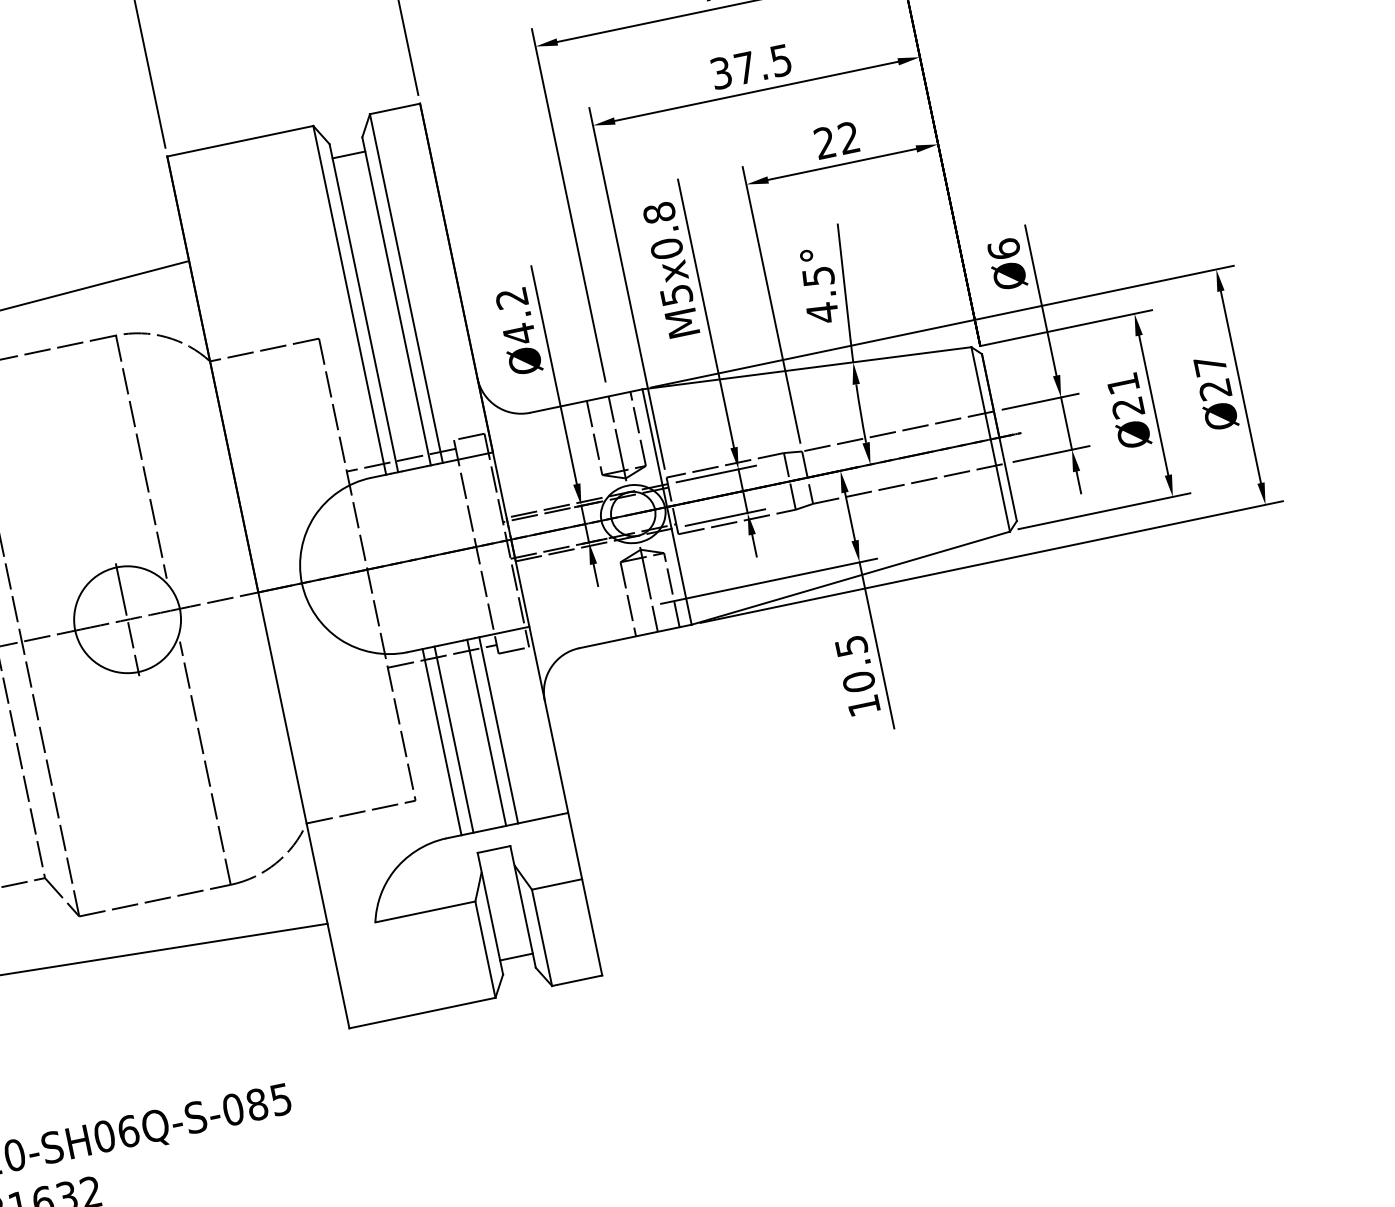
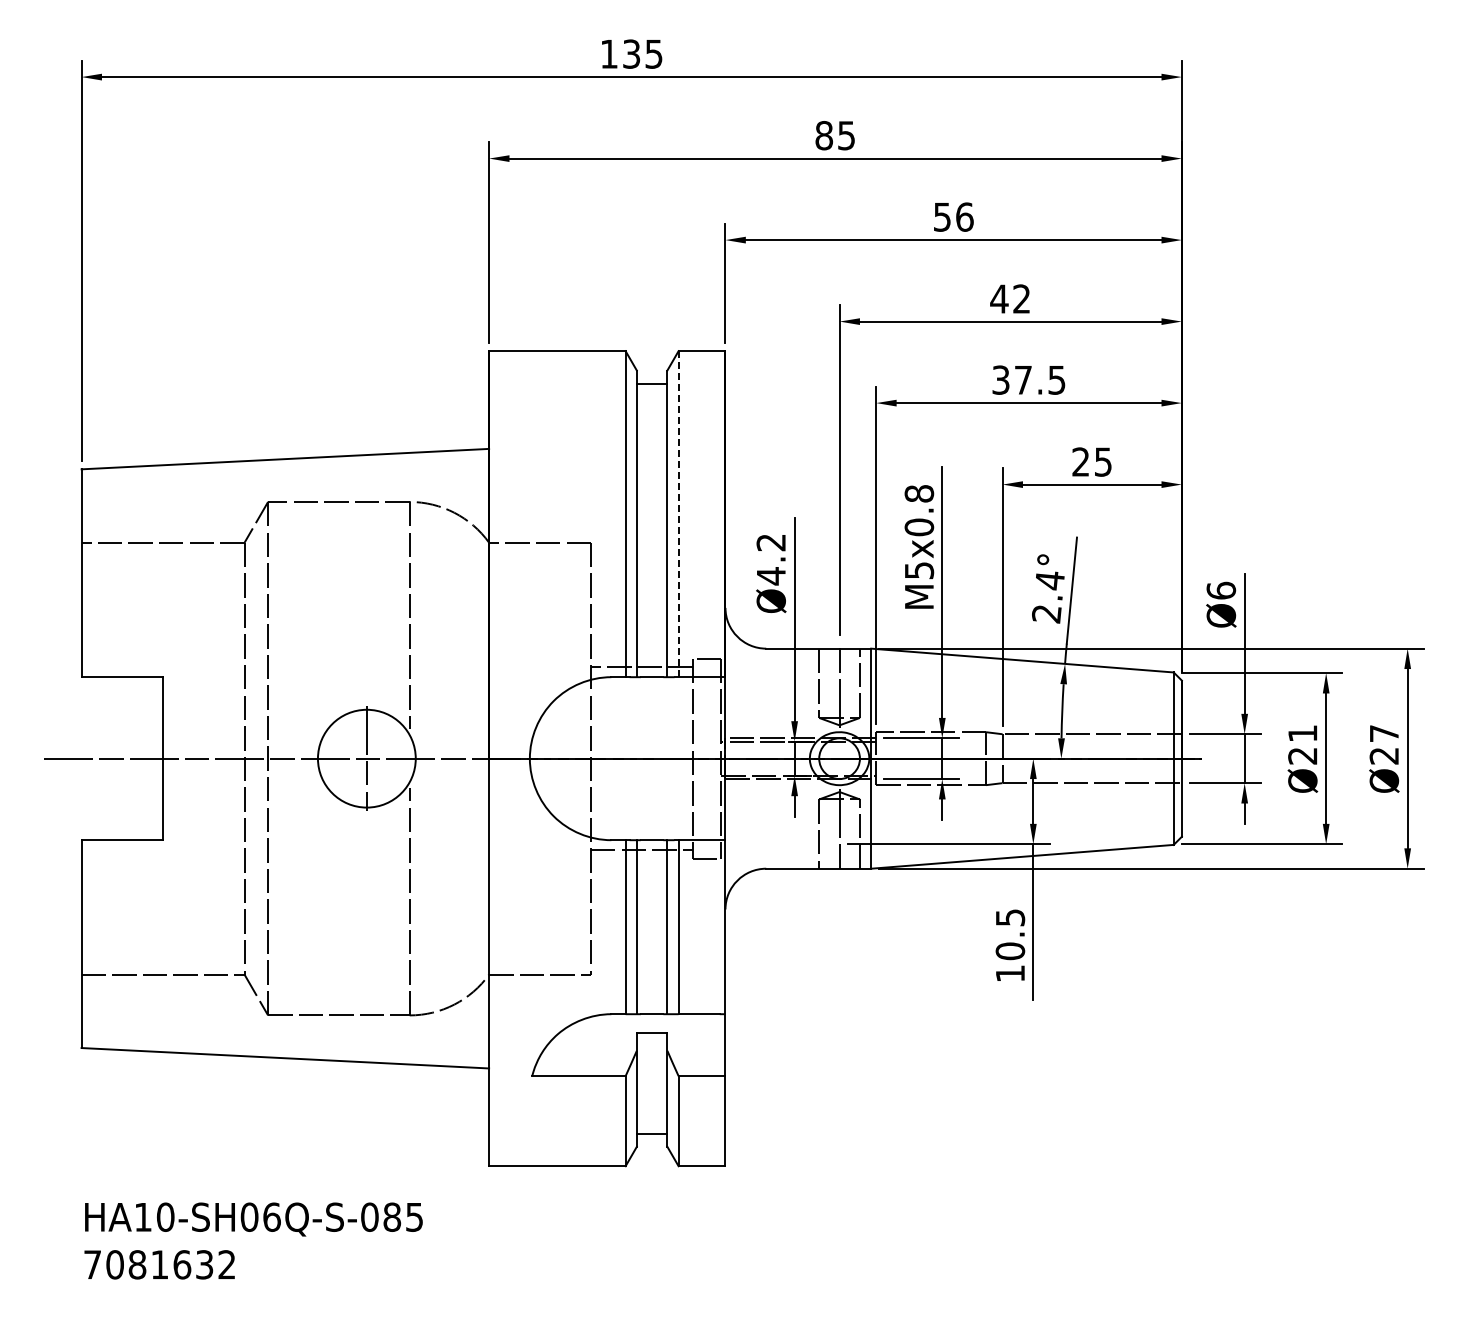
text: (848, 137) -> (1102, 461), 22 -> 25
line: (406, 288) -> (678, 514), solid -> dashed
text: (820, 295) -> (1048, 597), 4.5° -> 2.4°

